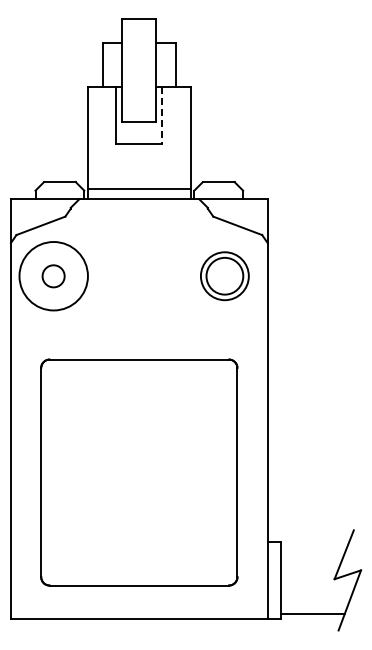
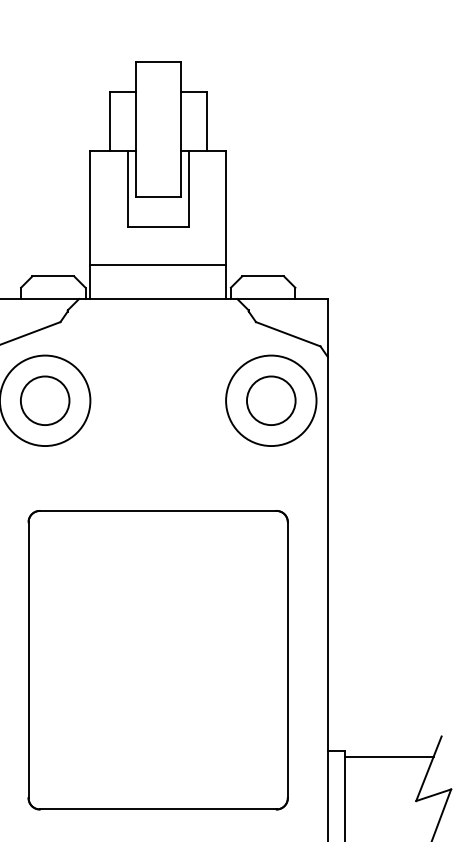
line: (162, 116) -> (188, 189), dashed -> solid
line: (138, 188) -> (157, 265), moved
circle: (53, 276) -> (44, 401), size x1.67
circle: (224, 276) -> (270, 401), size x1.43
line: (313, 545) -> (388, 756), added

